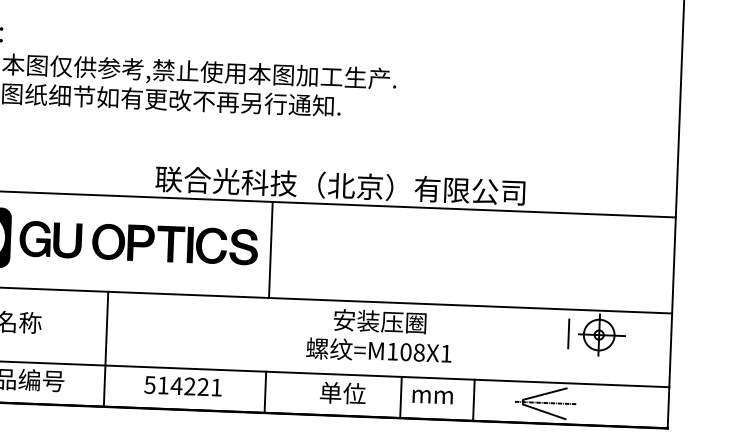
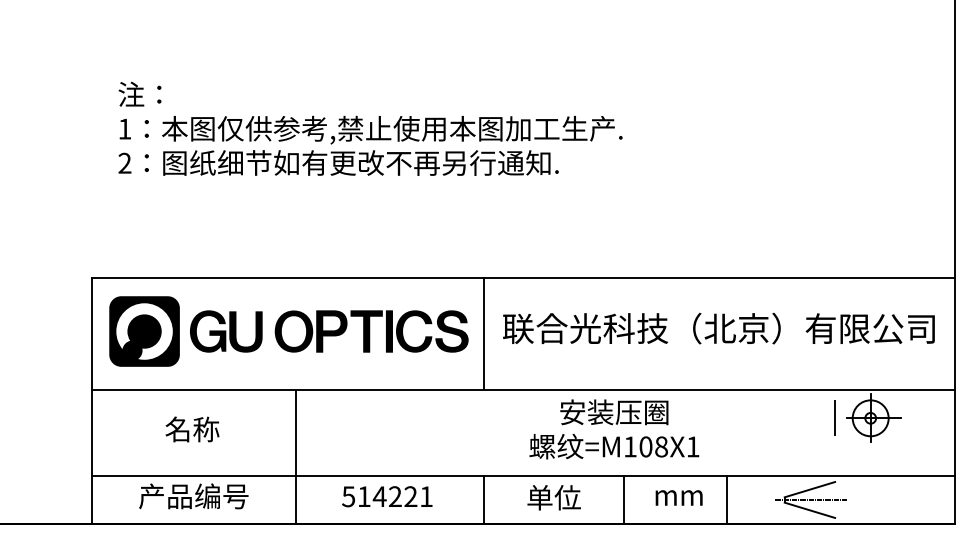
text: (340, 185) -> (718, 328), moved
text: (342, 393) -> (553, 497), moved
line: (401, 397) -> (624, 499), moved

